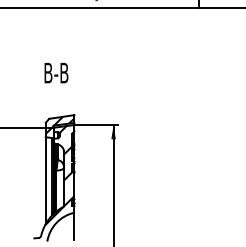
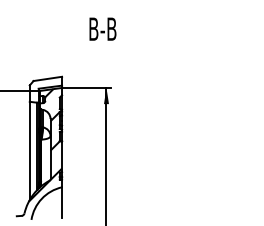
text: (56, 73) -> (102, 29), moved
hatch: (59, 124) -> (45, 87), removed

